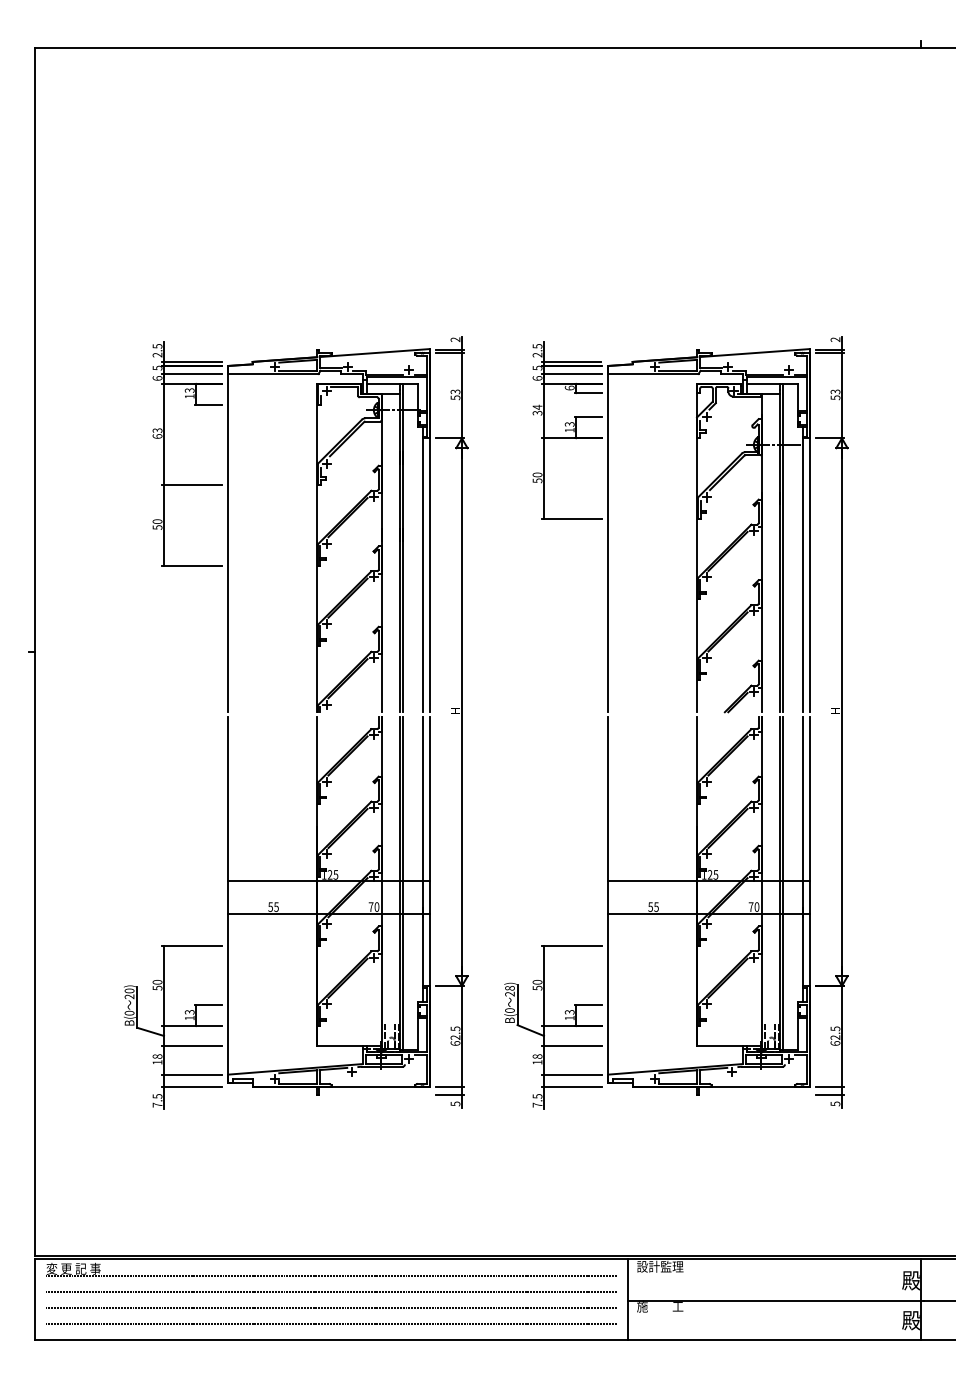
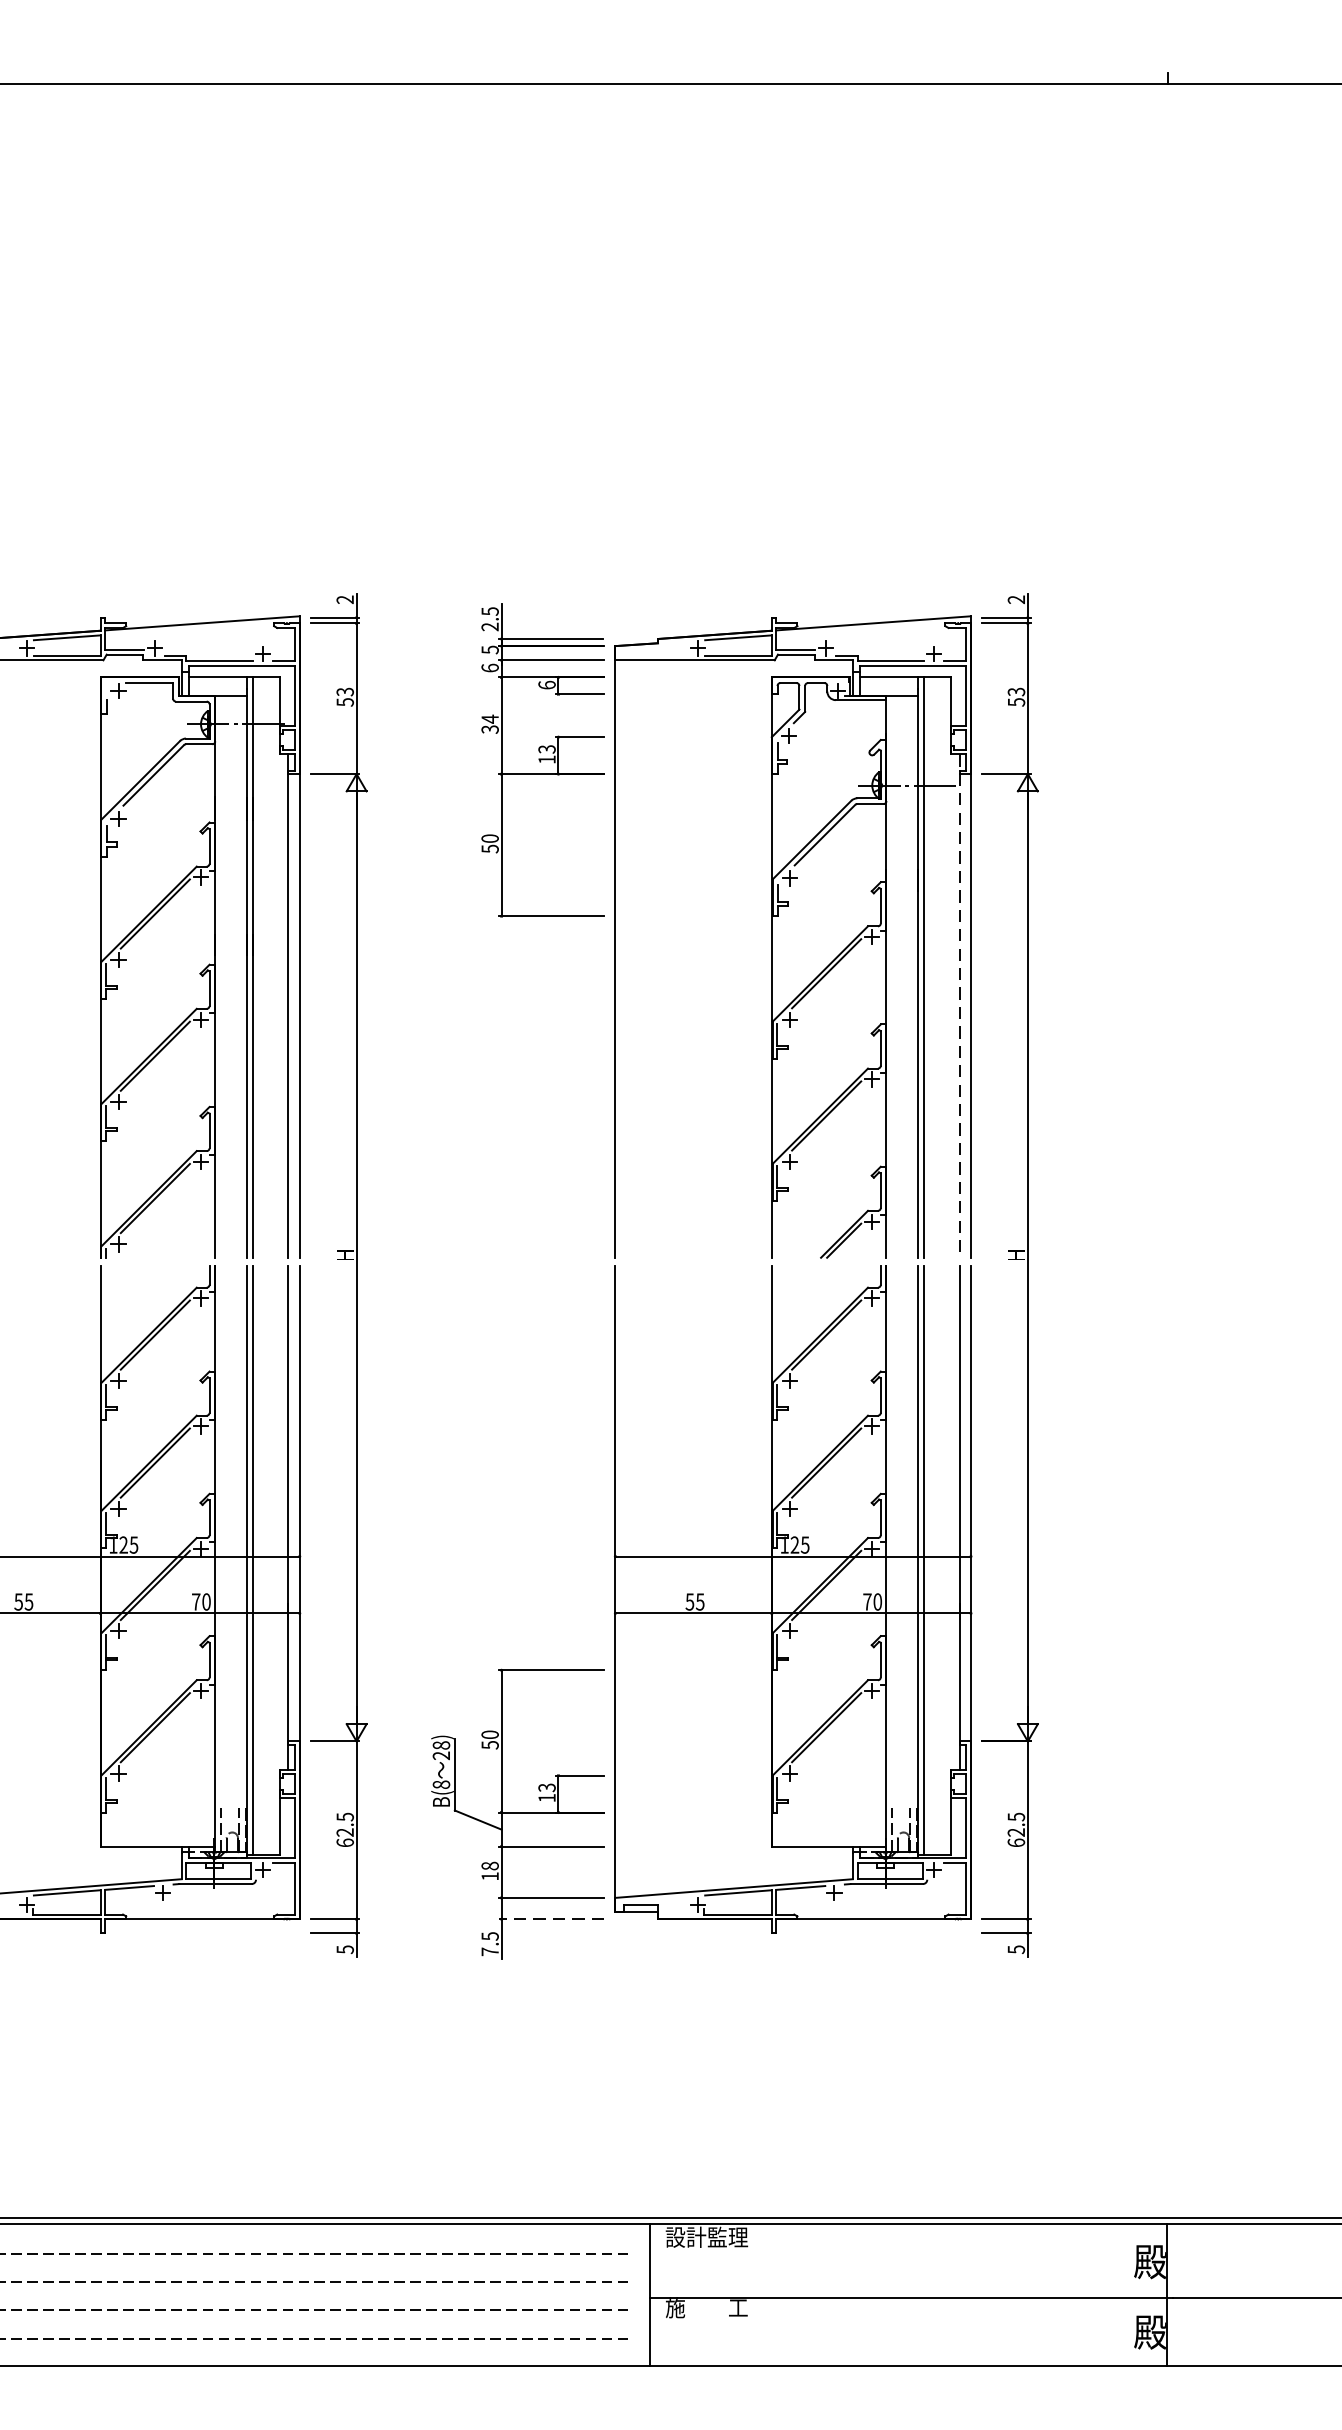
line: (803, 569) -> (959, 1005), solid -> dashed
text: (510, 1010) -> (442, 1784), B(0 -> B(8
line: (572, 1086) -> (551, 1918), solid -> dashed

